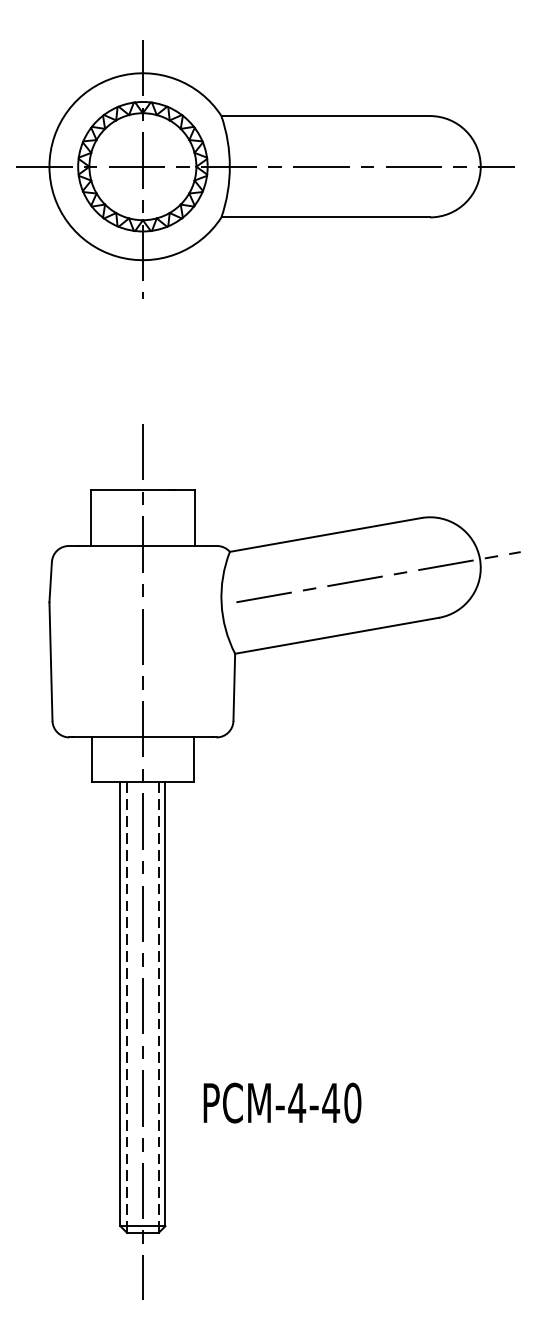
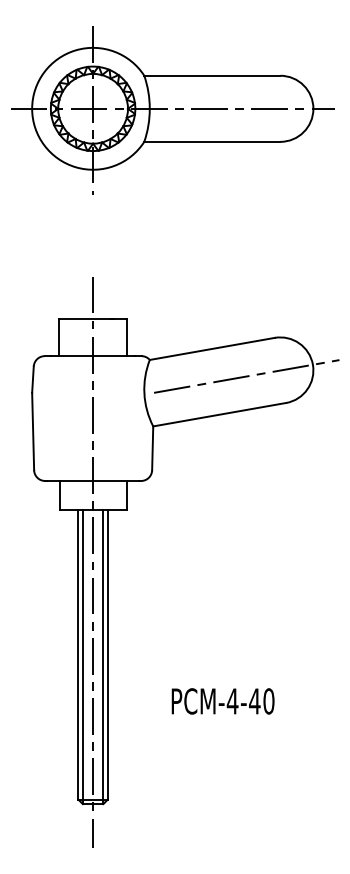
line: (126, 1008) -> (82, 657), dashed -> solid
line: (158, 1008) -> (103, 657), dashed -> solid
text: (281, 1103) -> (222, 701), moved

